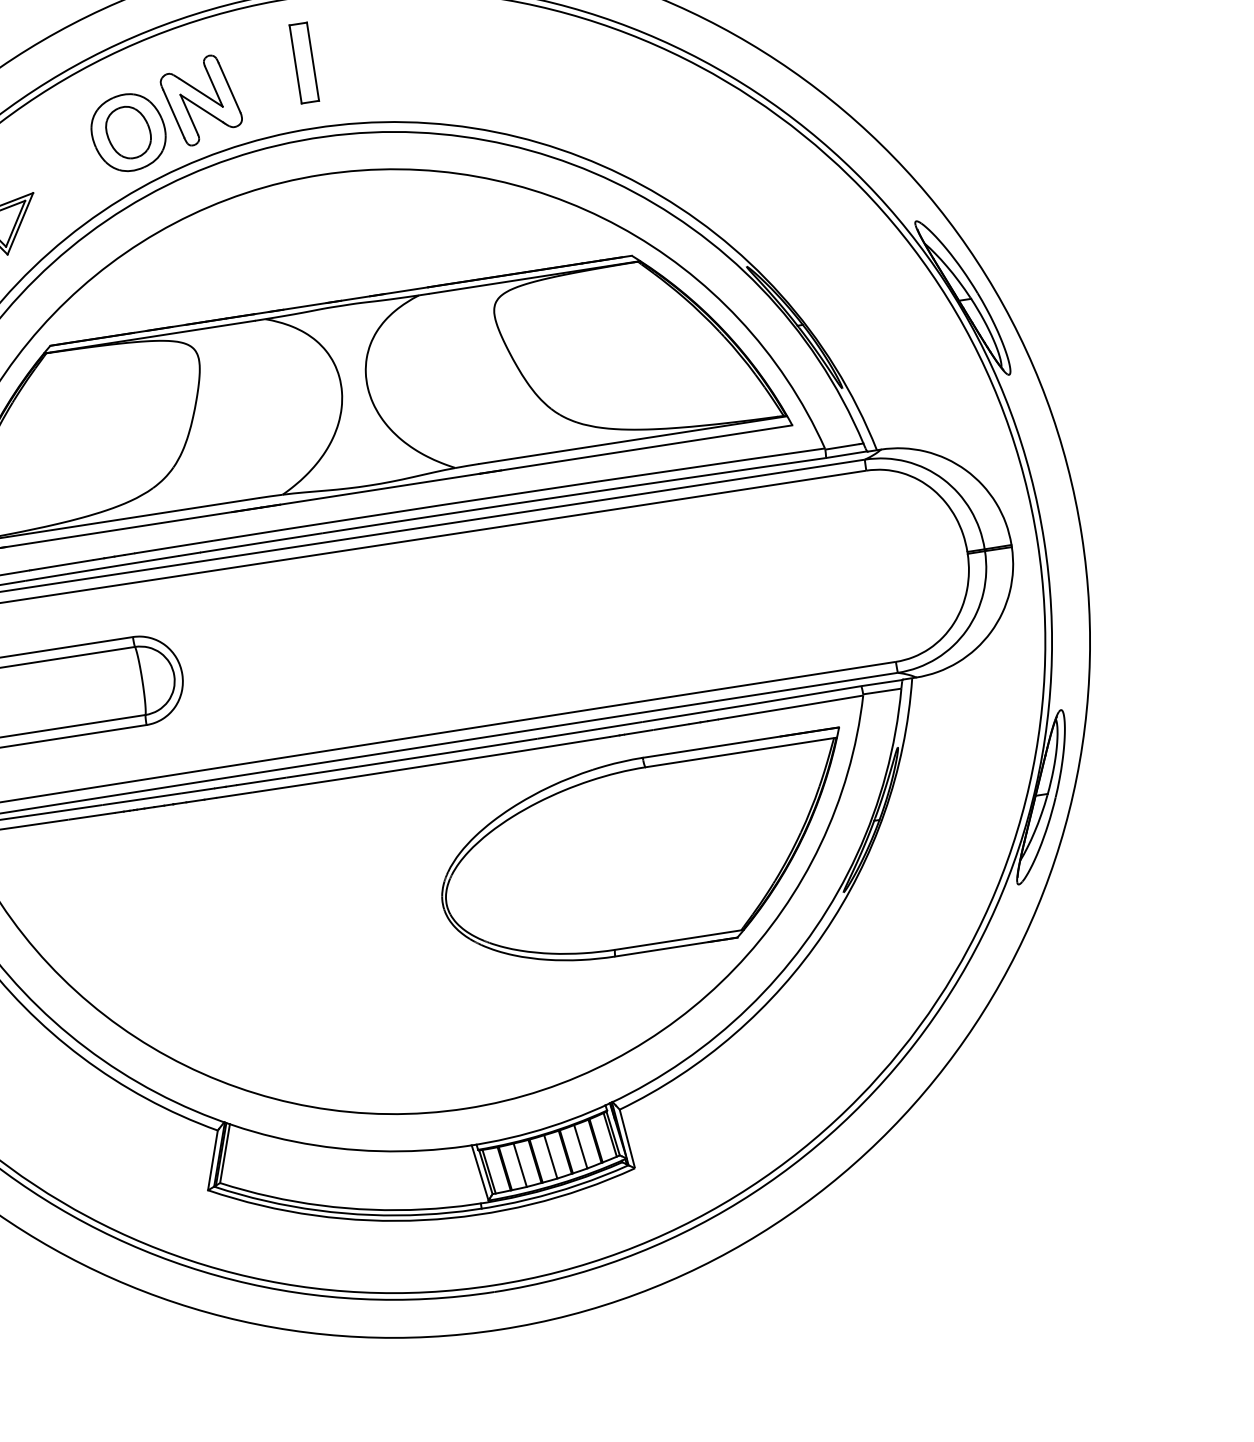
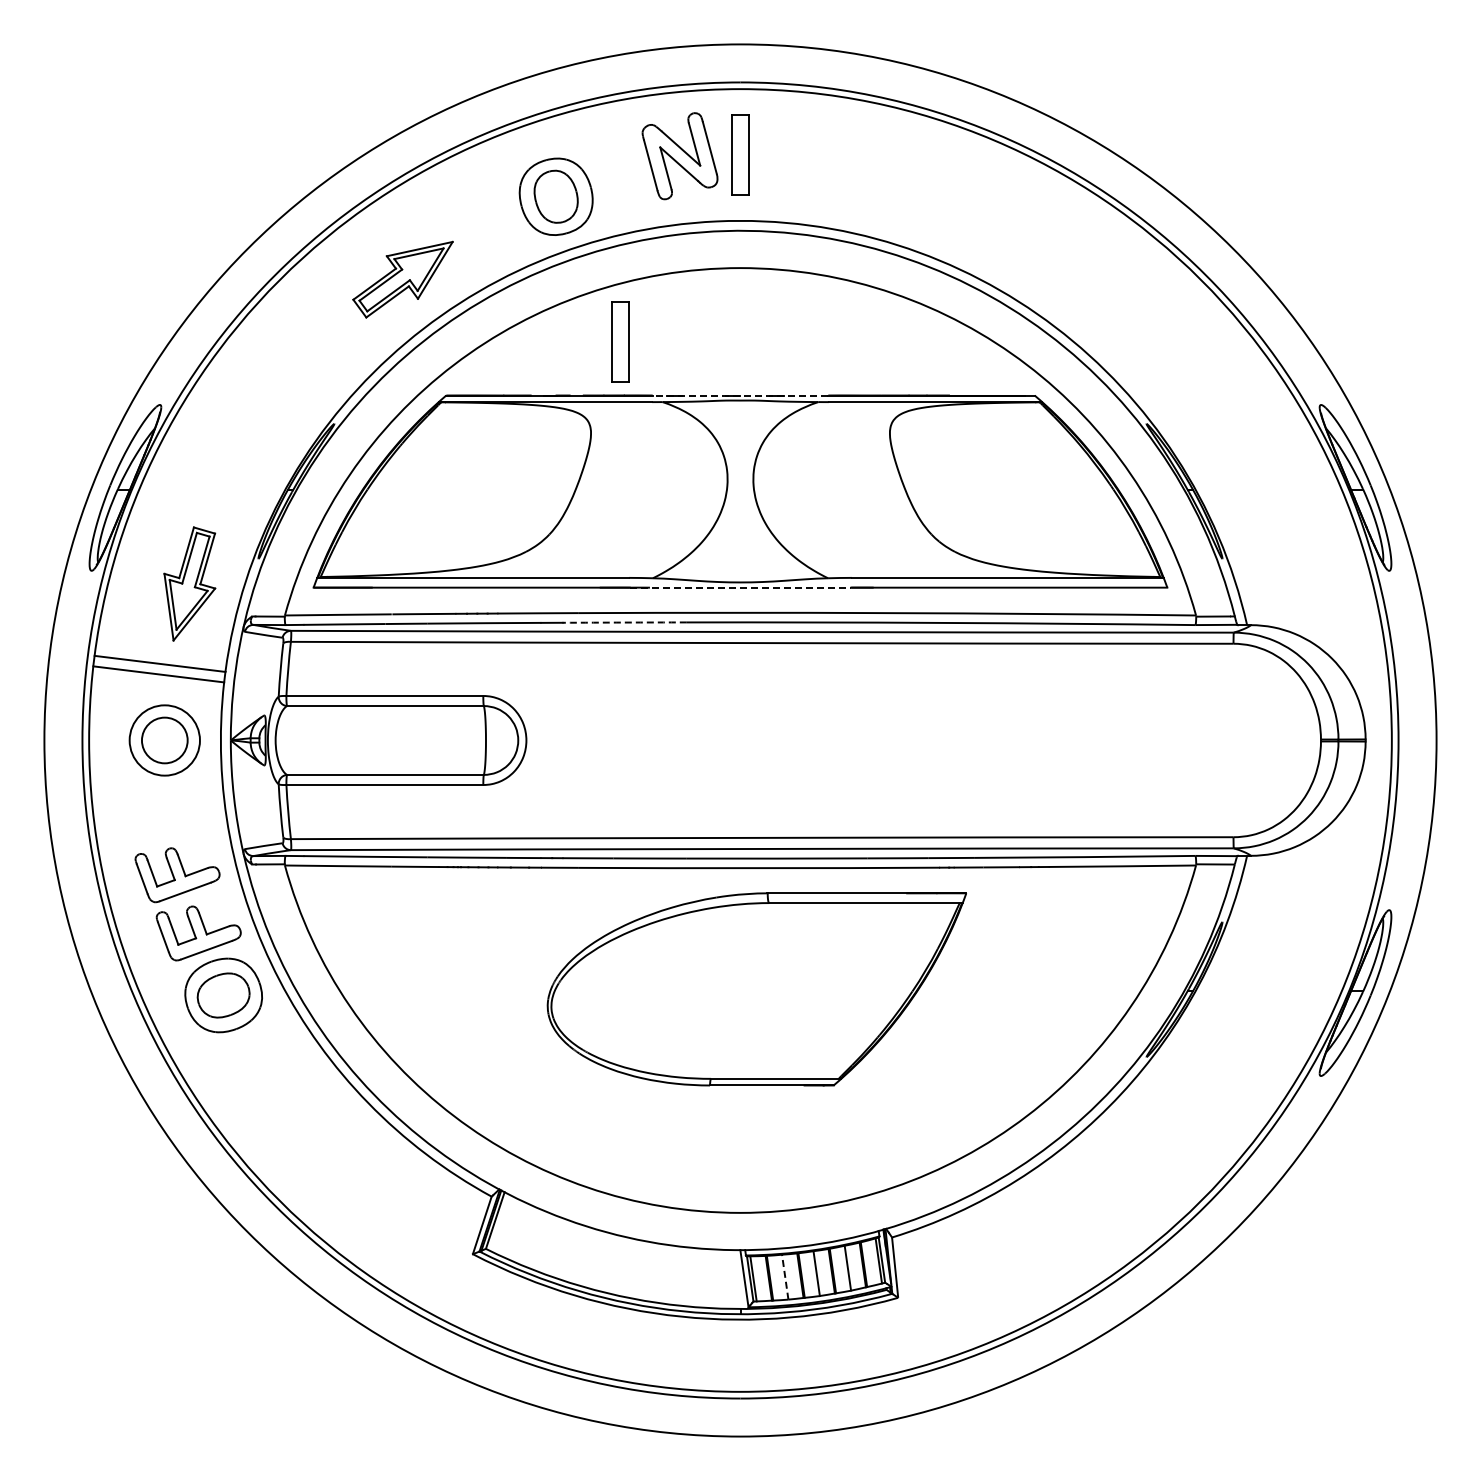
part: (200, 100) -> (679, 156), moved
part: (214, 265) -> (620, 341), added
line: (341, 300) -> (740, 395), solid -> dashed
line: (370, 490) -> (740, 587), solid -> dashed
arc: (261, 542) -> (624, 622), solid -> dashed
part: (646, 854) -> (756, 989), moved
line: (520, 1165) -> (785, 1277), solid -> dashed

